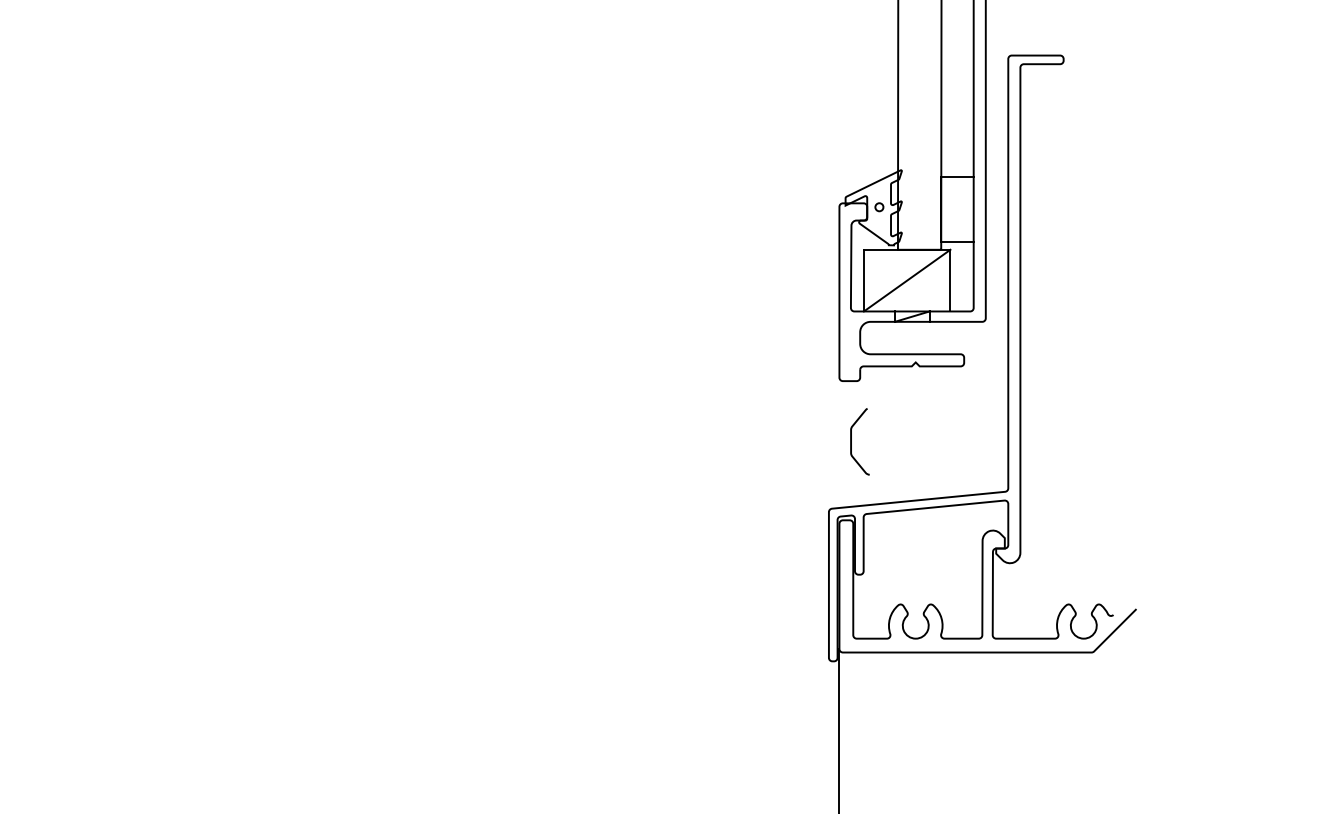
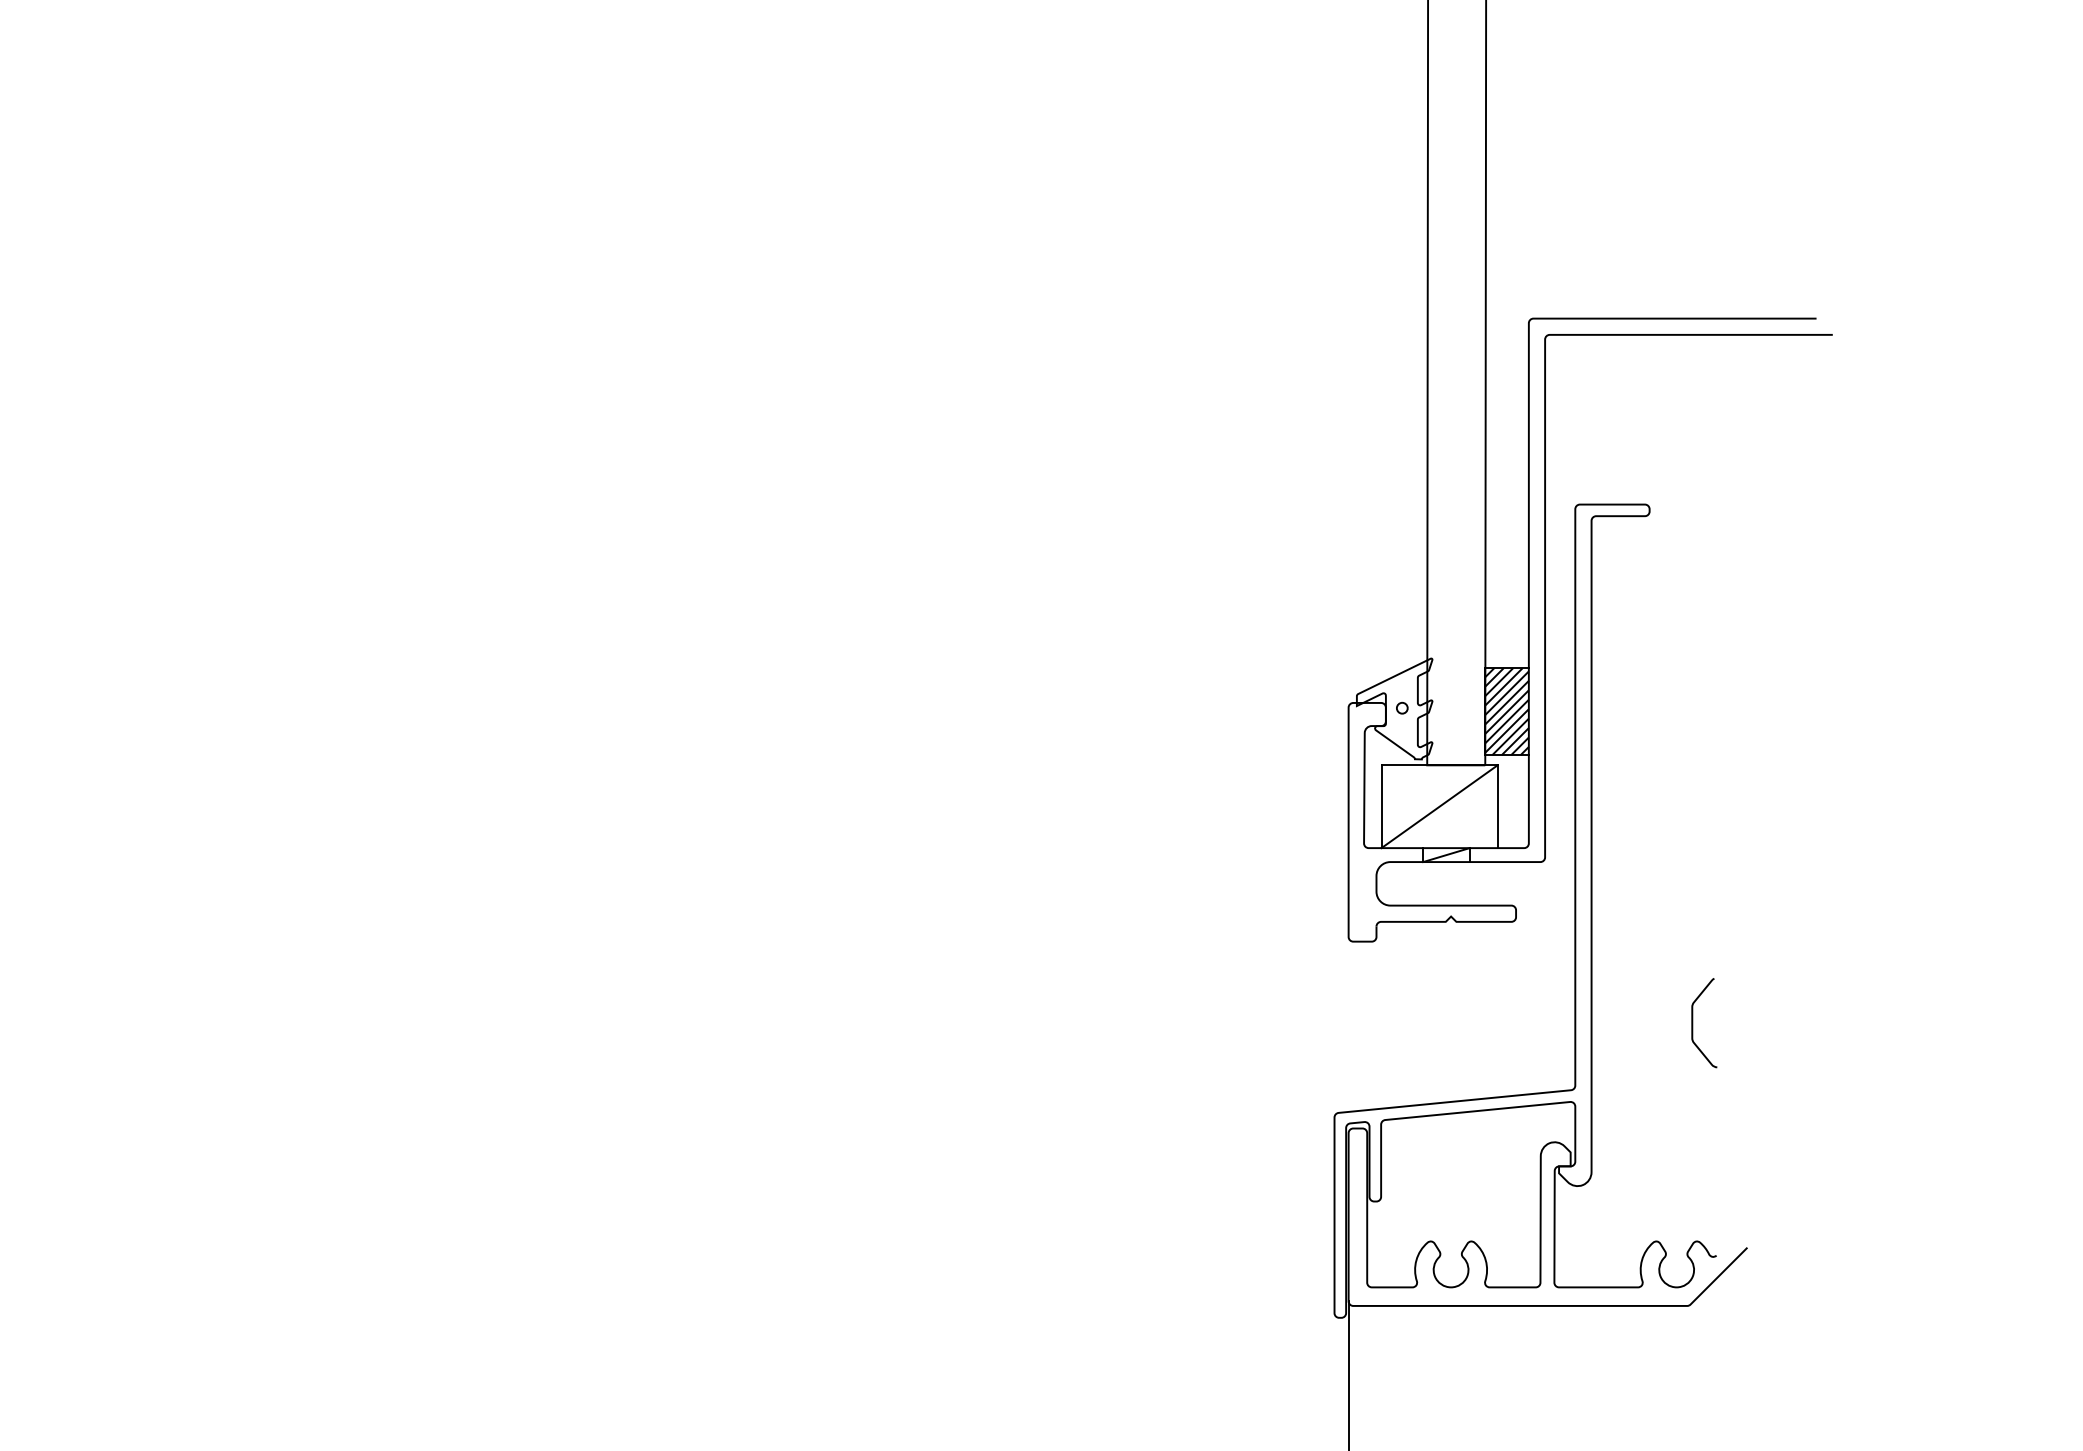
hatch: (957, 209) -> (1506, 711), added
curve: (852, 442) -> (1693, 1023), moved

